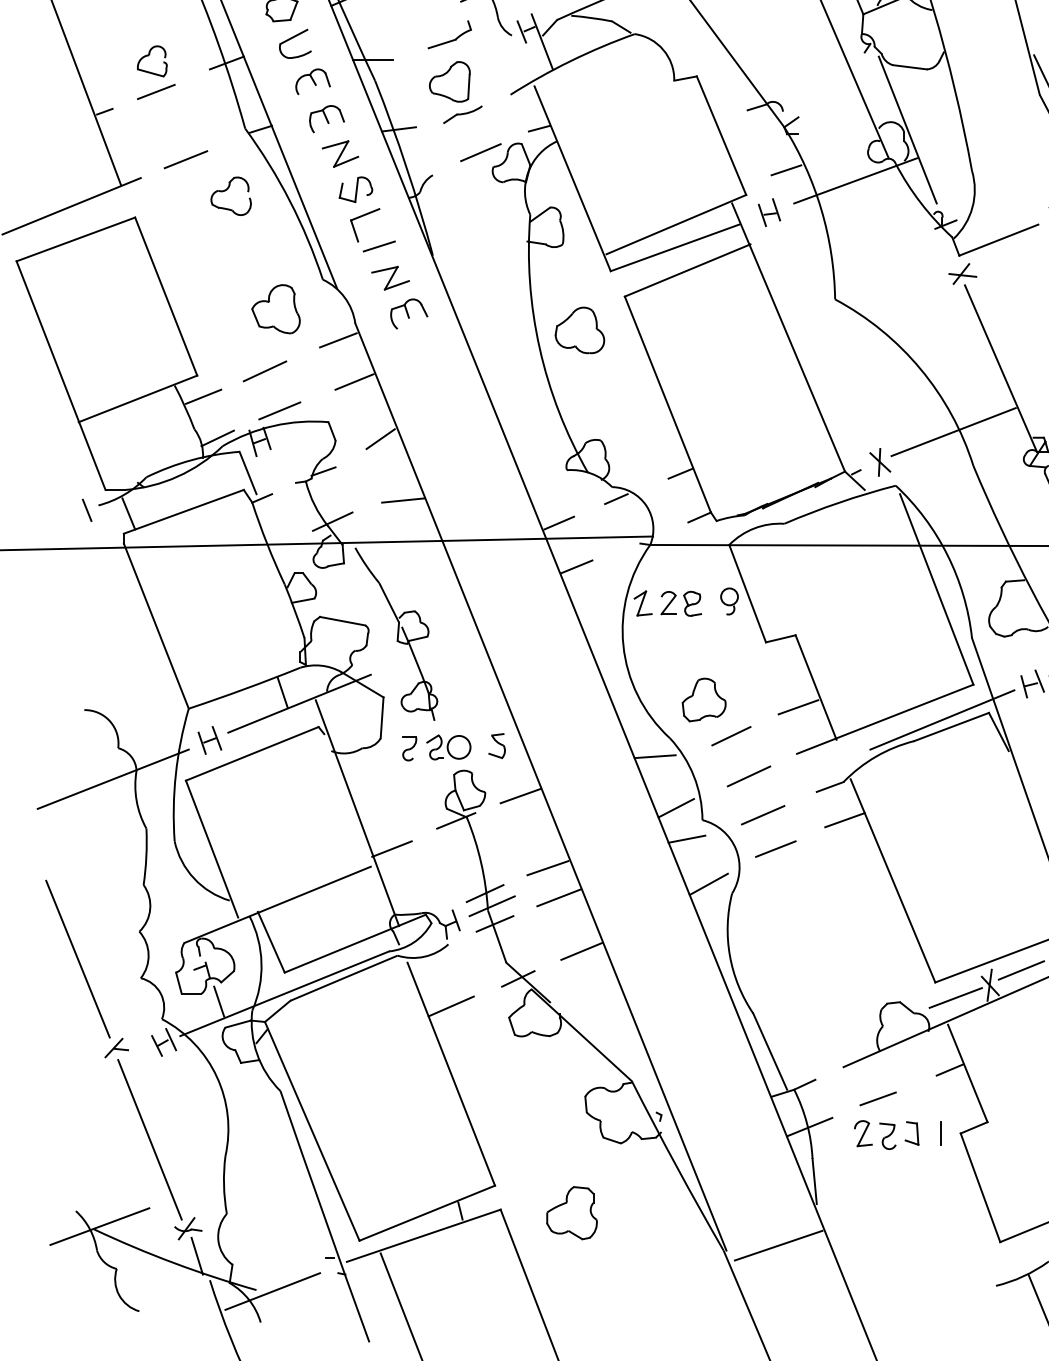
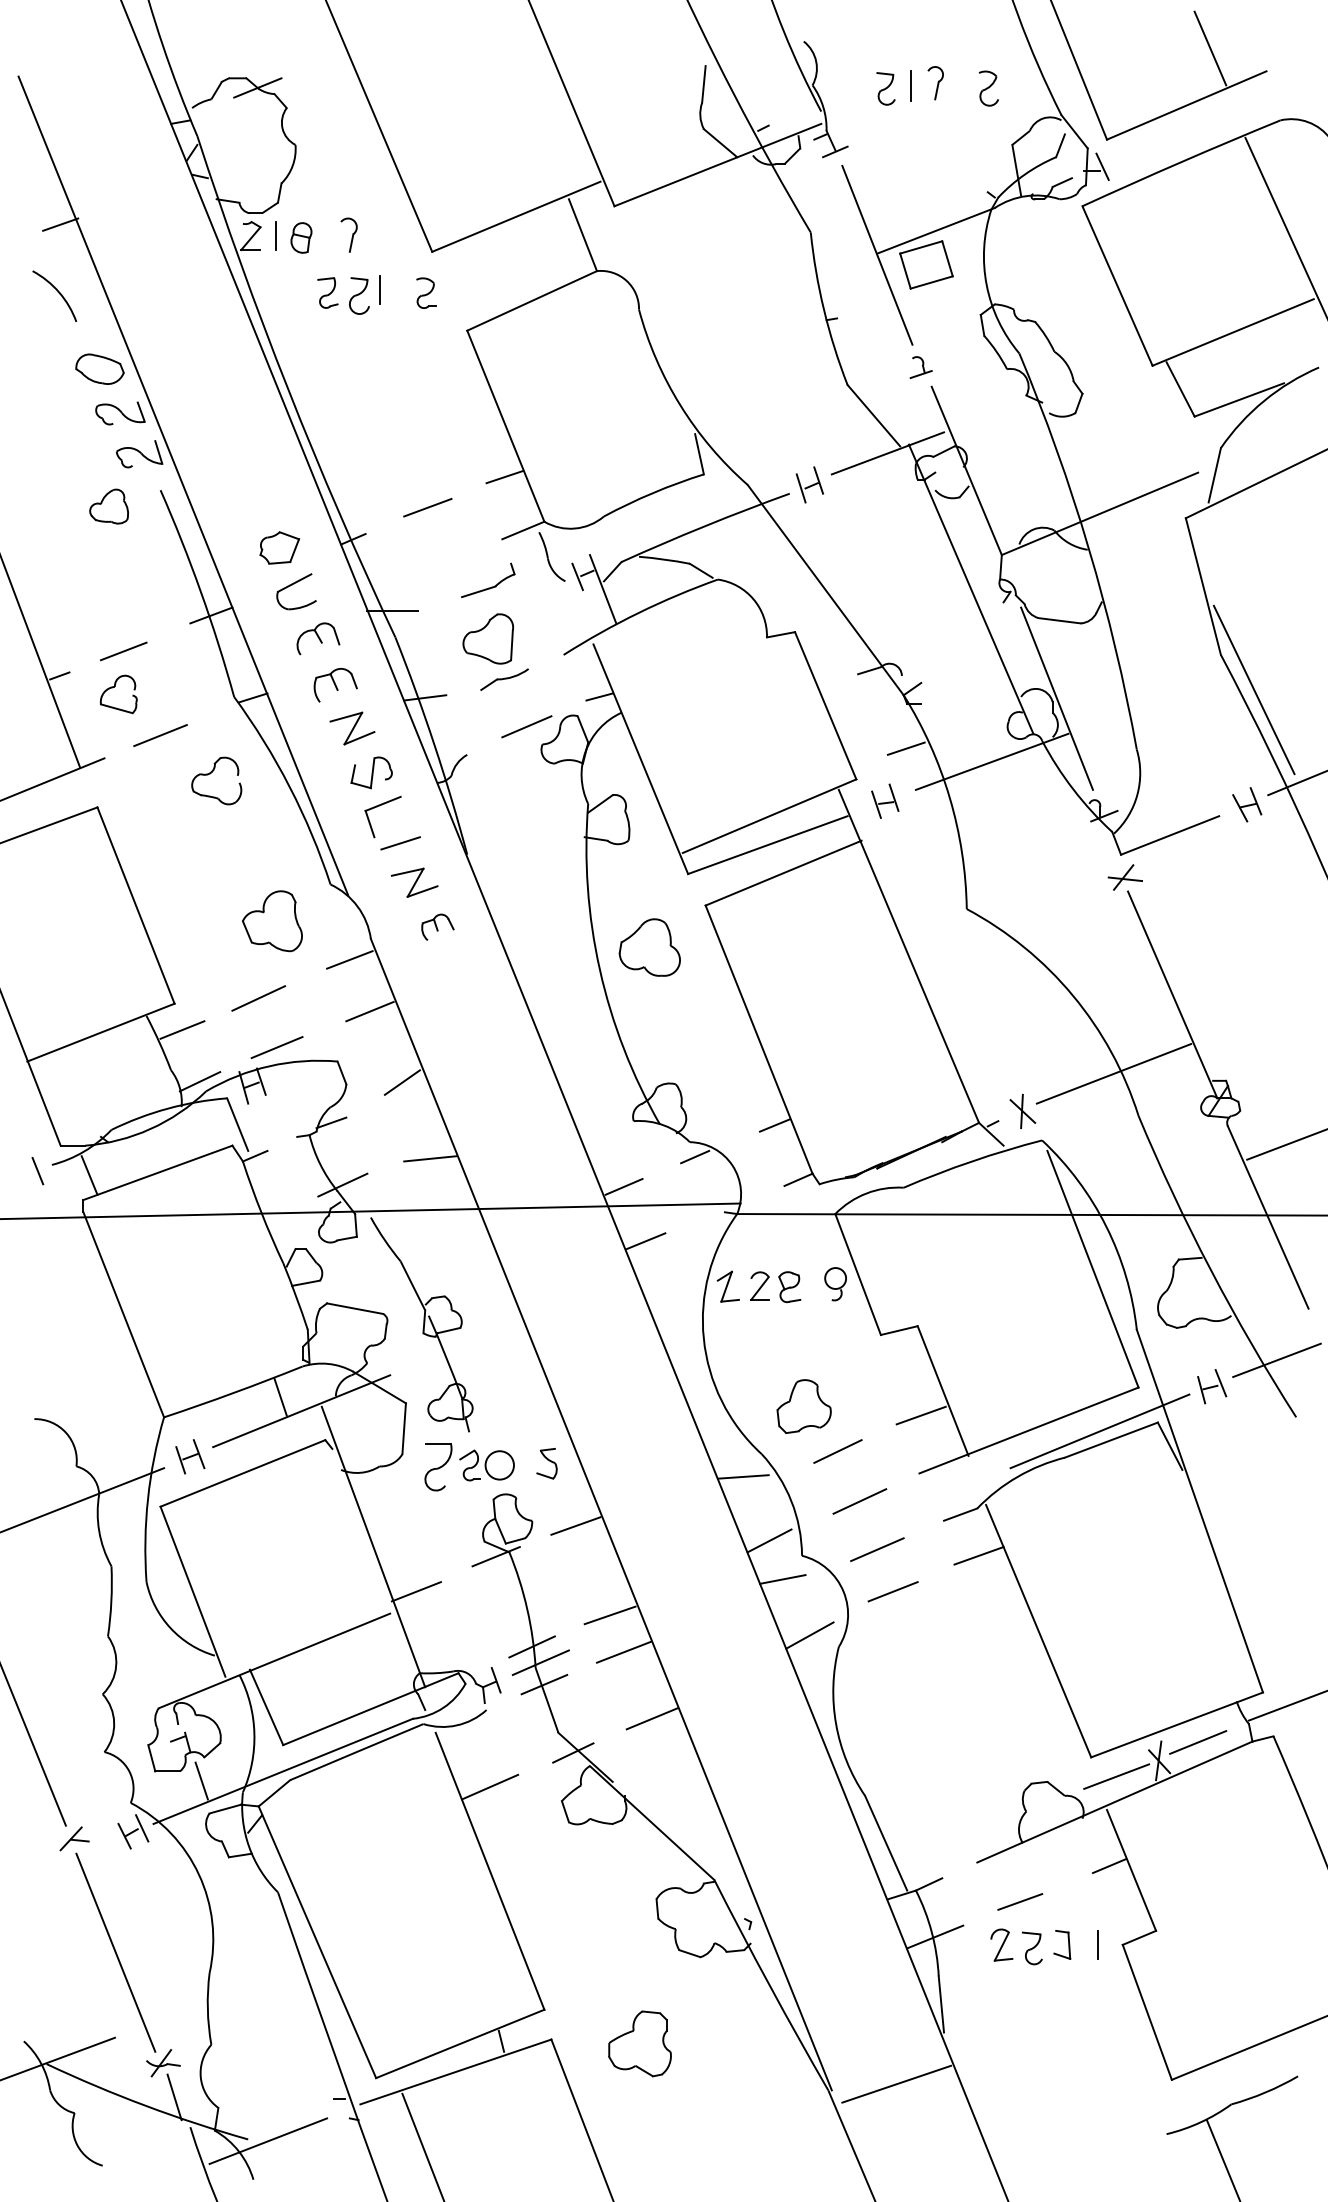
part: (148, 55) -> (114, 687), moved
part: (408, 314) -> (437, 927), size x0.7
part: (409, 748) -> (438, 1466), size x1.6

